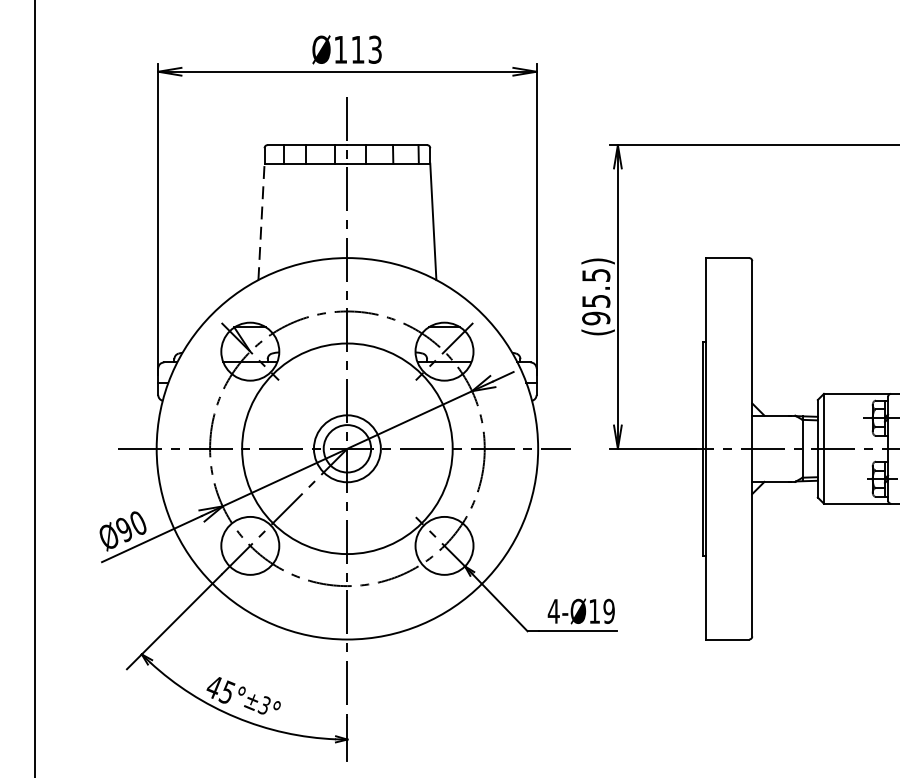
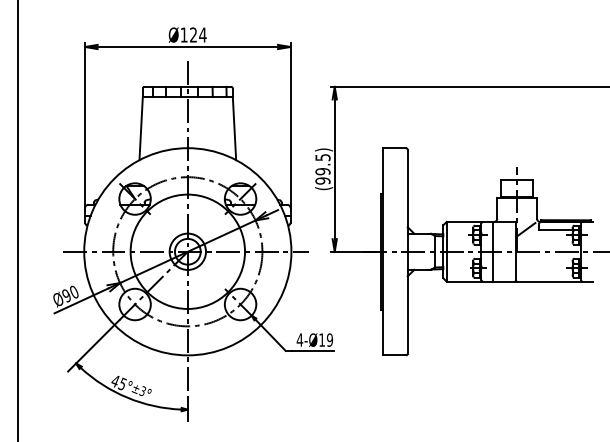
text: (367, 48) -> (198, 34), Ø113 -> Ø124
line: (262, 221) -> (141, 128), dashed -> solid
text: (595, 300) -> (322, 171), (95.5) -> (99.5)

